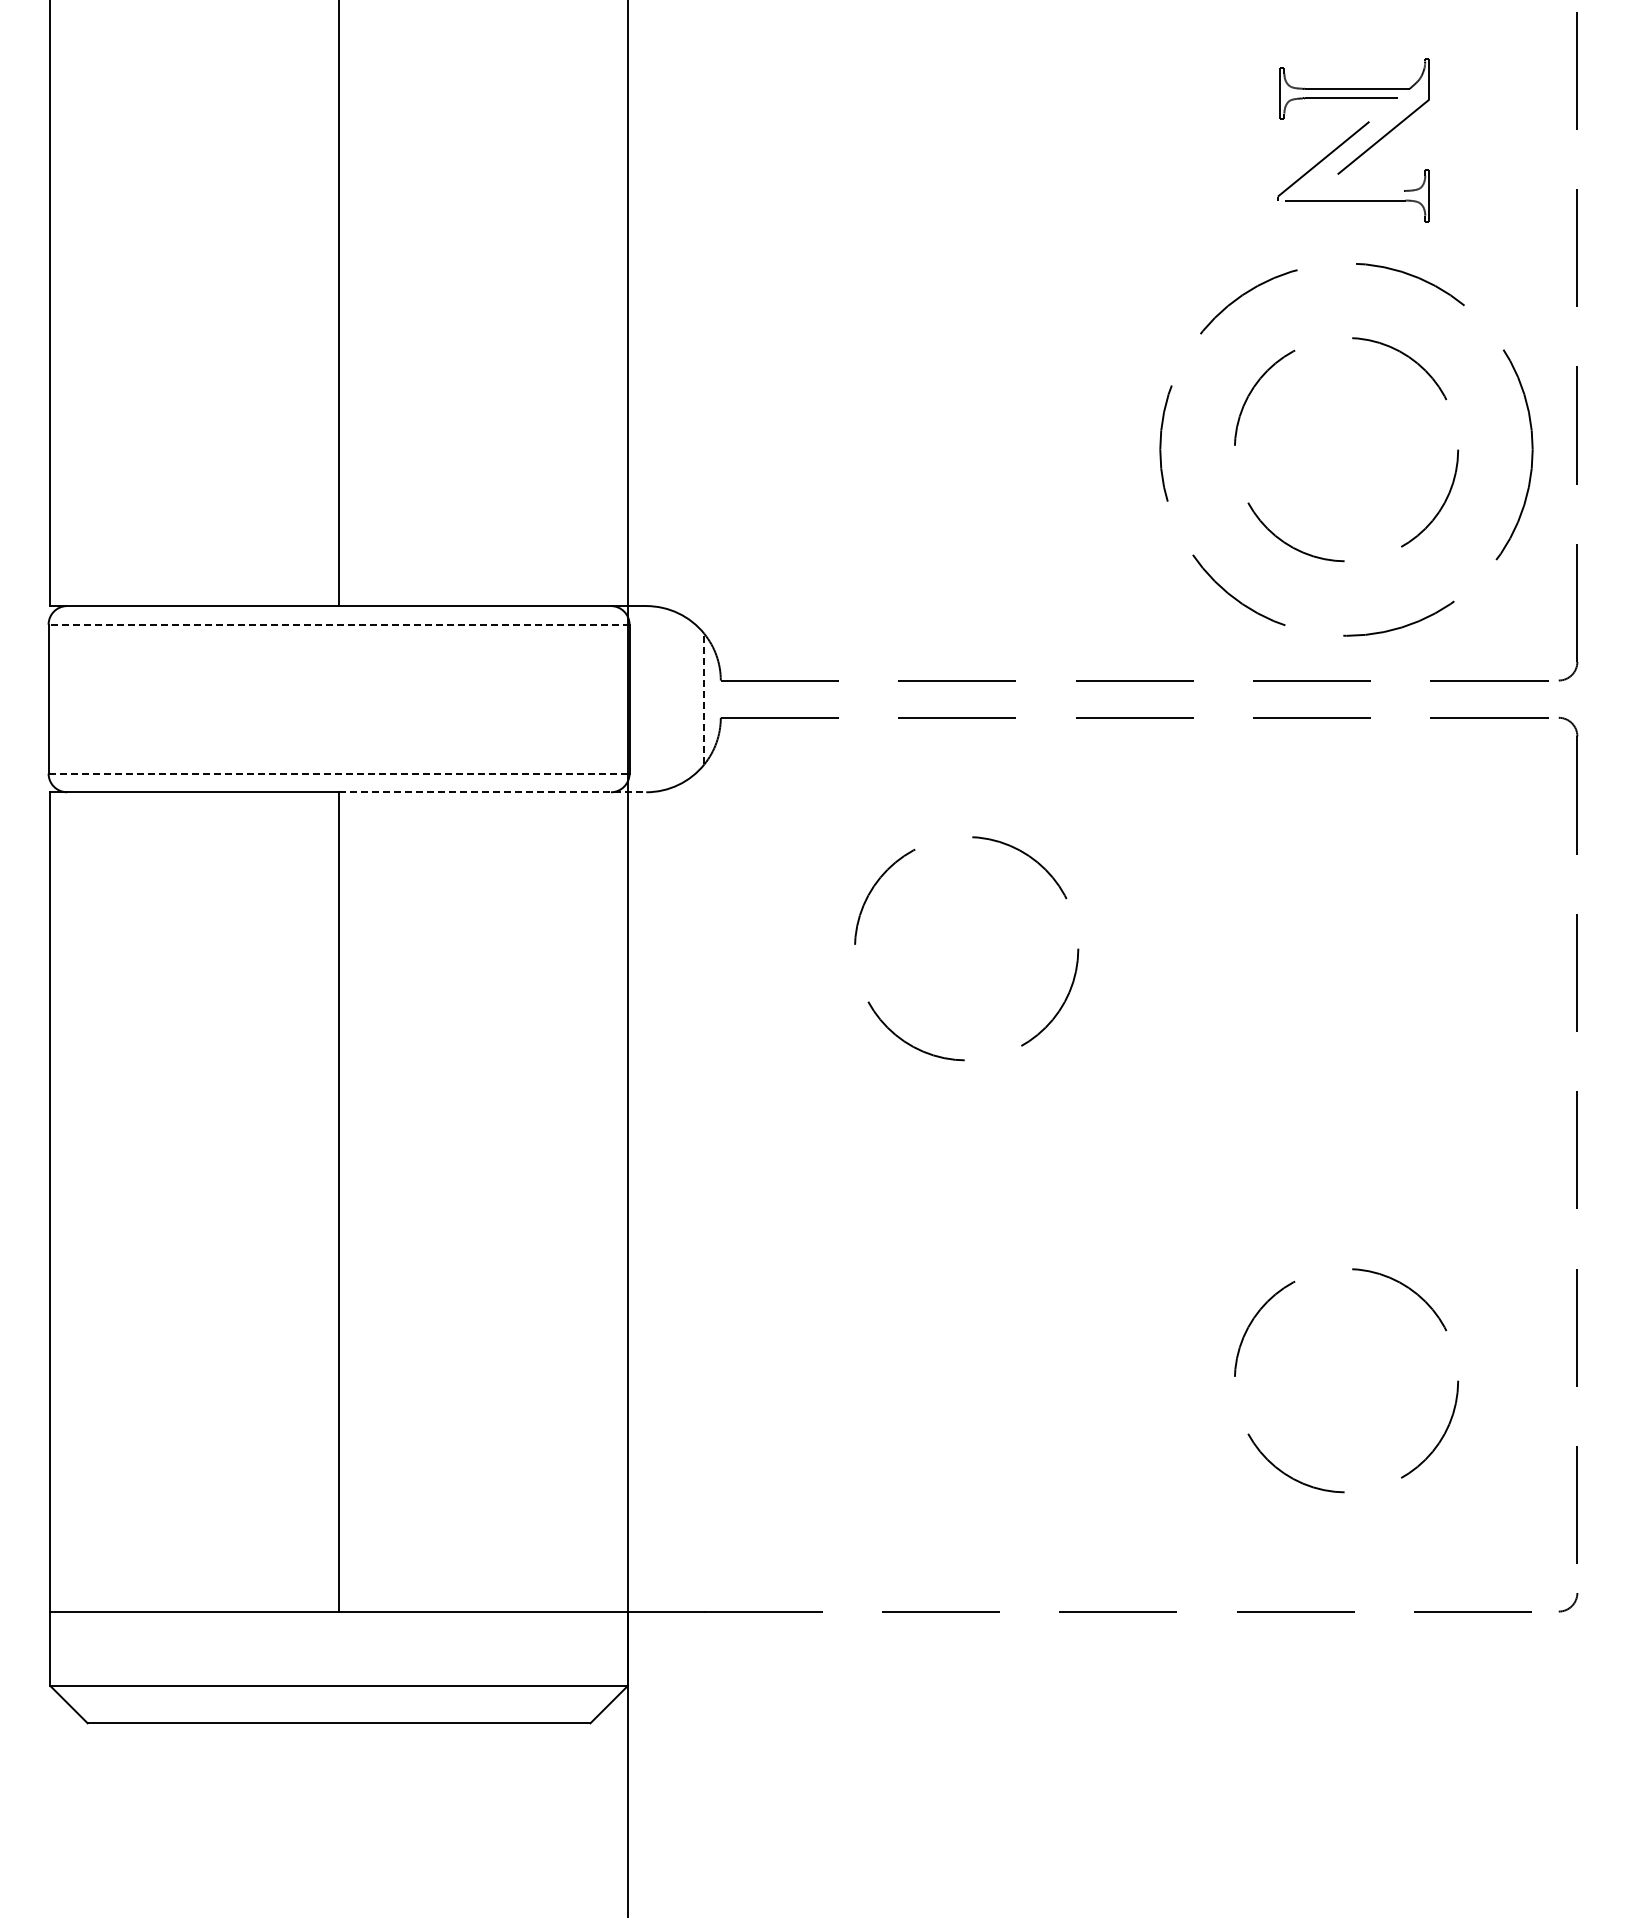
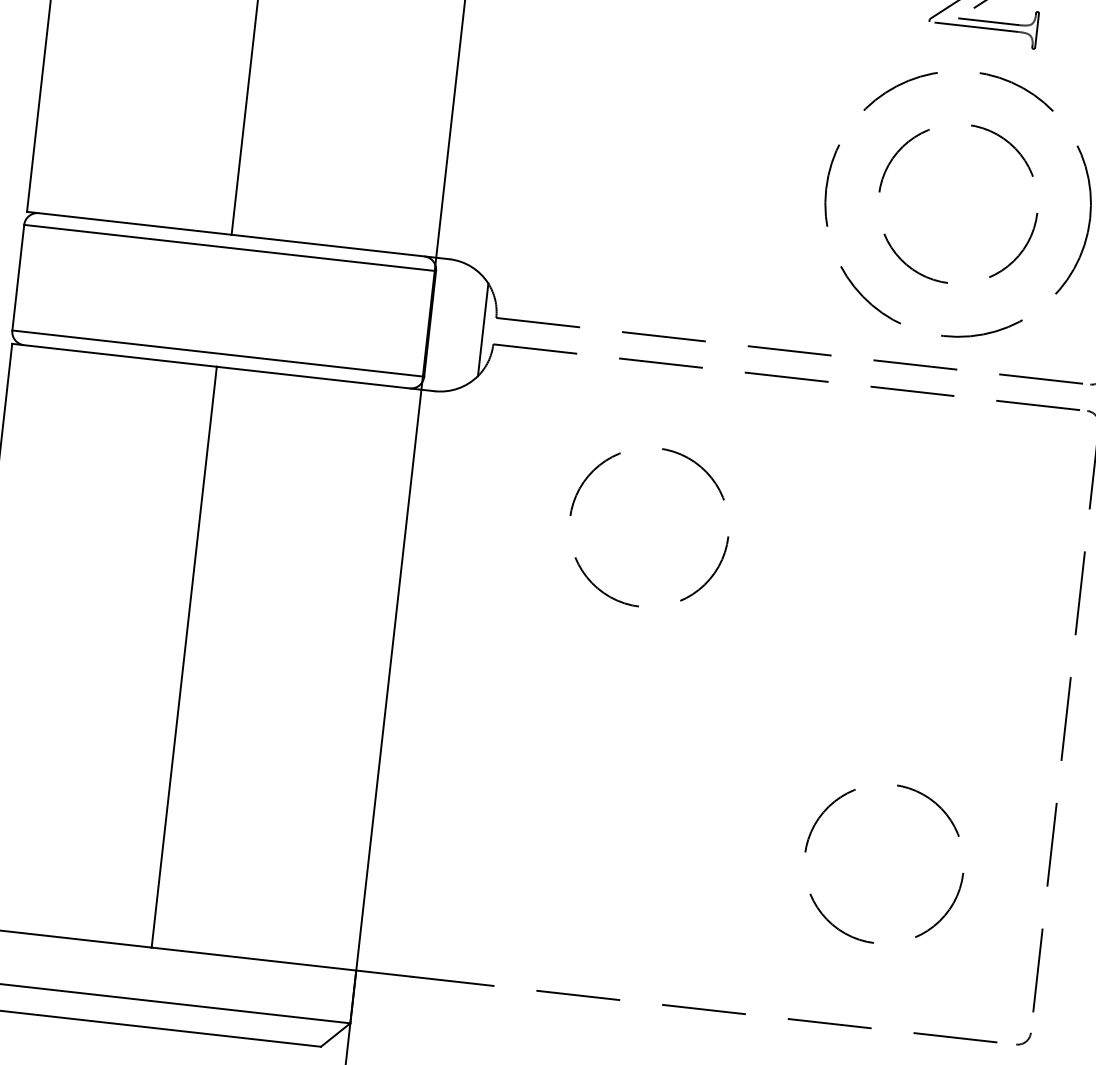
line: (1360, 190) -> (988, 21), added
line: (338, 624) -> (229, 247), dashed -> solid
line: (704, 698) -> (483, 329), dashed -> solid
line: (339, 773) -> (218, 353), dashed -> solid
line: (492, 792) -> (325, 379), dashed -> solid

